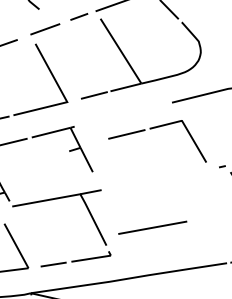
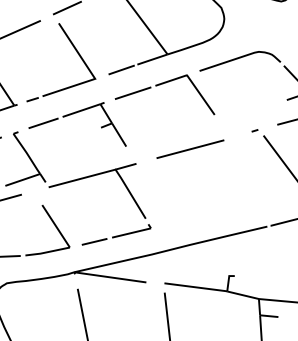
part: (154, 128) -> (160, 85), moved
line: (152, 227) -> (190, 148), moved

